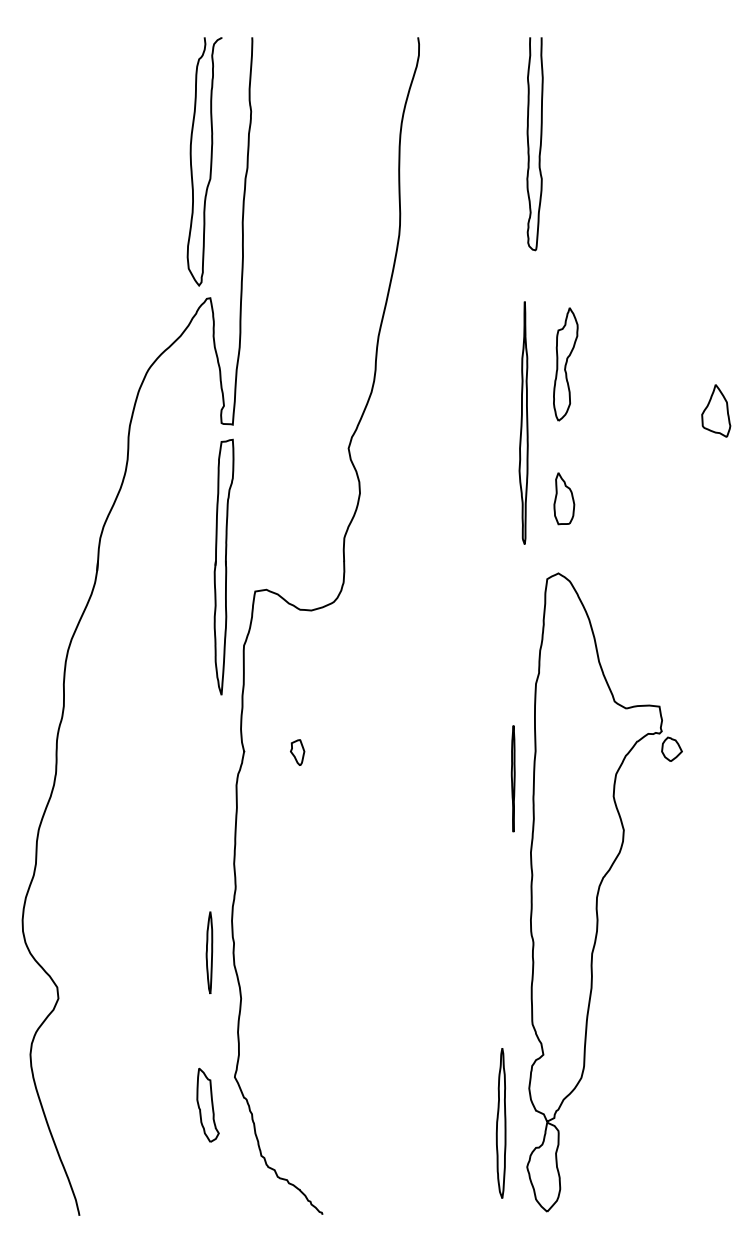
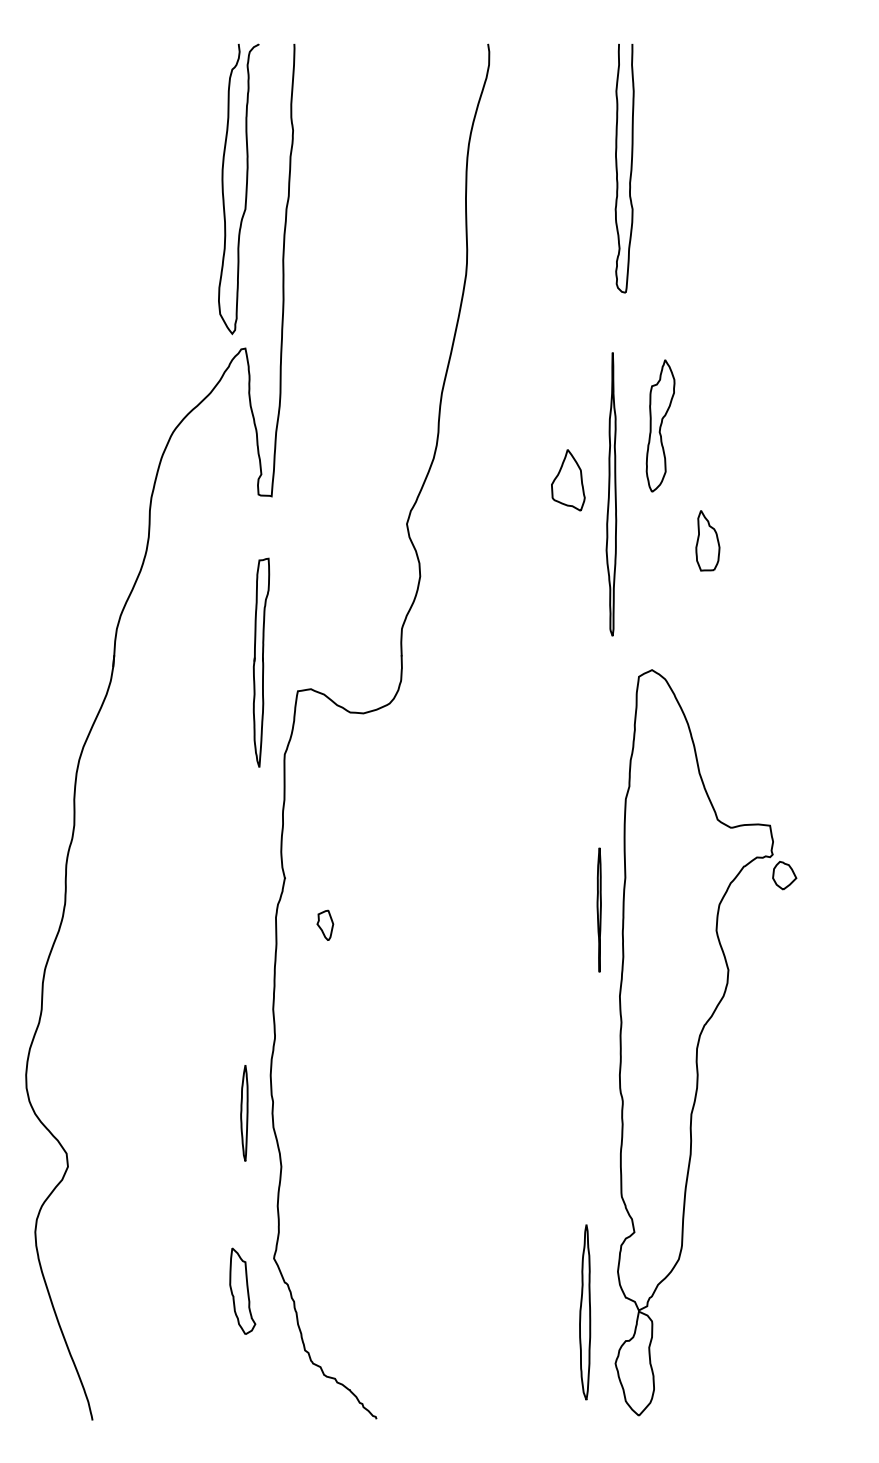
part: (716, 411) -> (568, 480), moved
part: (563, 498) -> (707, 540), moved
part: (224, 566) -> (261, 662), size x0.7
part: (297, 751) -> (325, 924), moved

